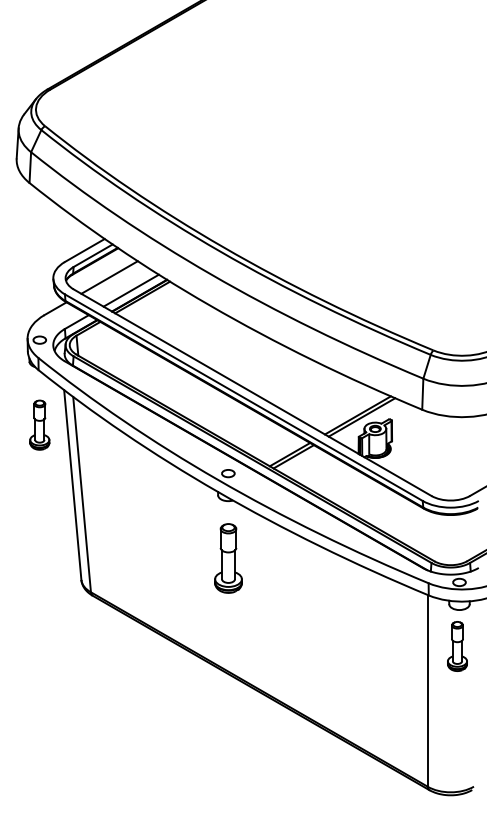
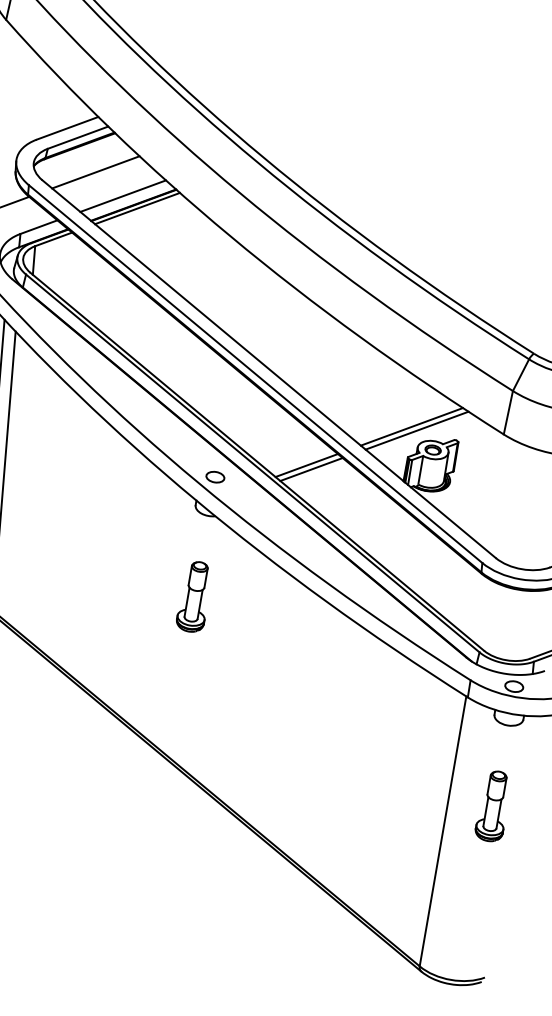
part: (227, 558) -> (193, 596), size x0.71
part: (457, 646) -> (493, 806), moved

